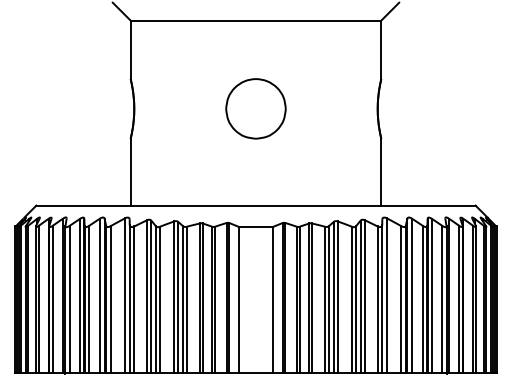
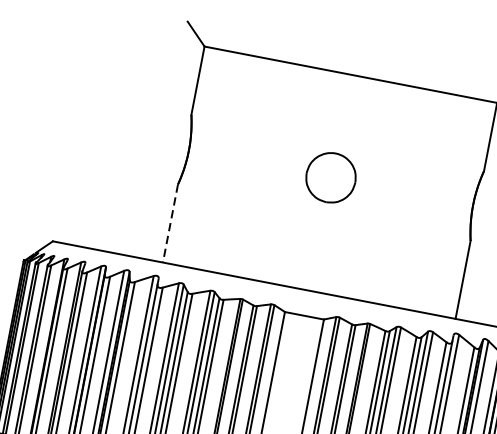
part: (255, 108) -> (330, 177), size x0.7
line: (130, 172) -> (170, 223), solid -> dashed

